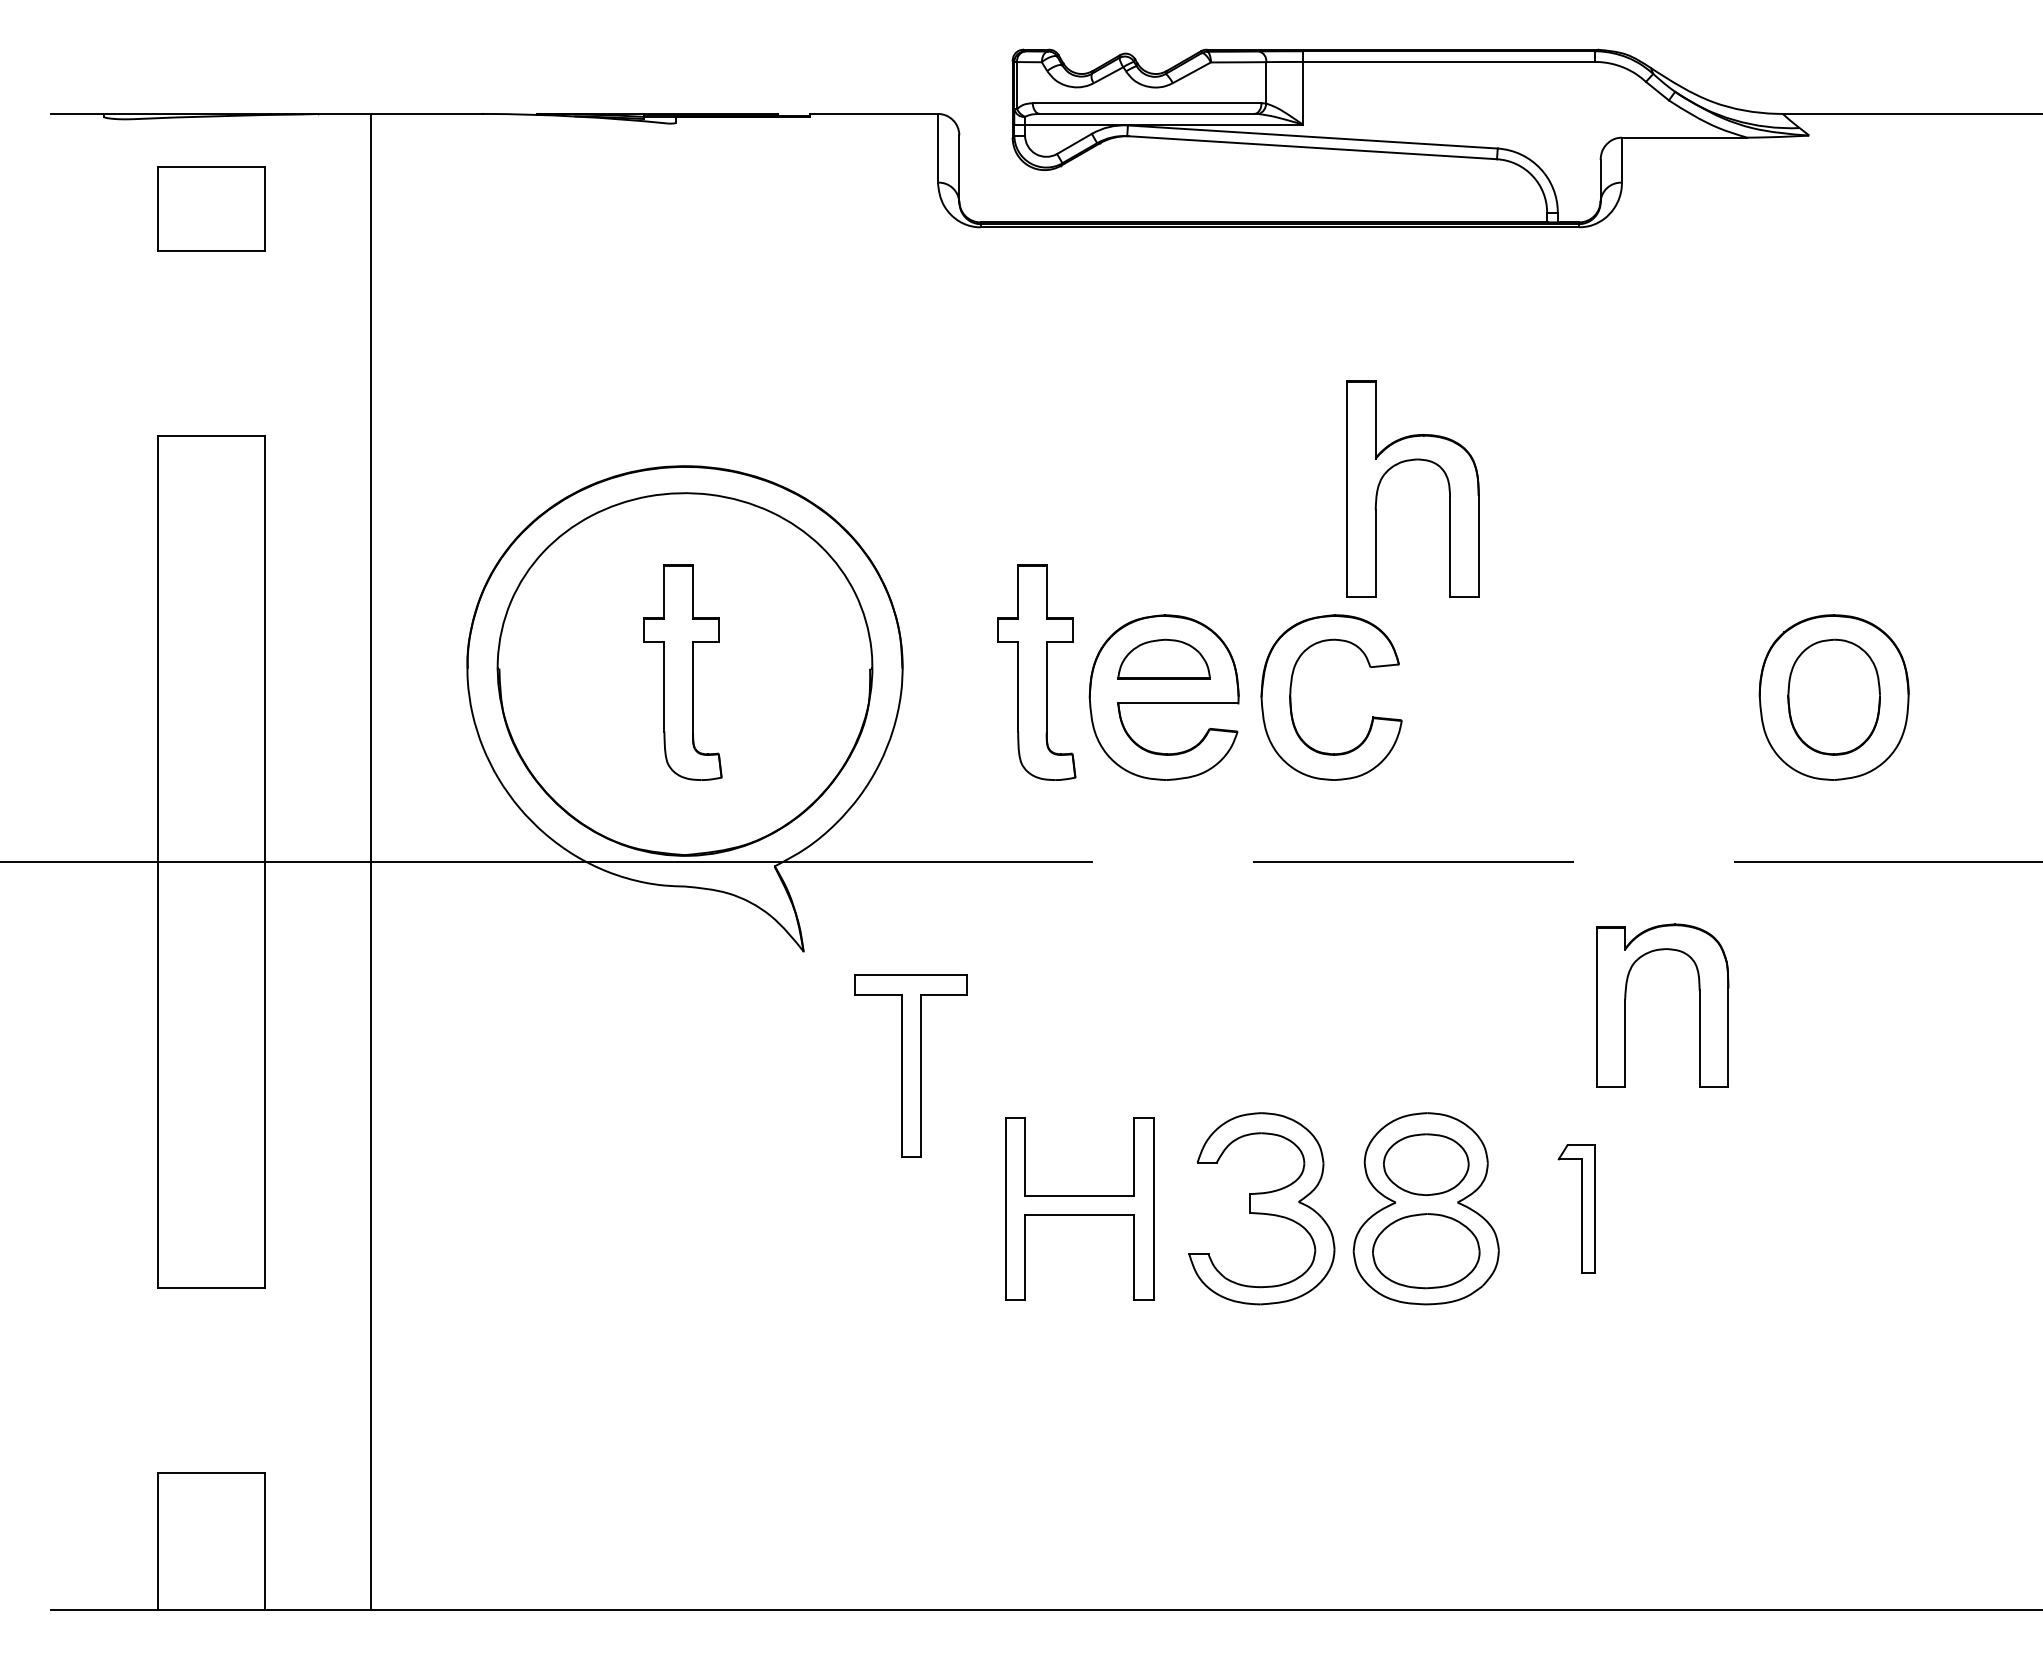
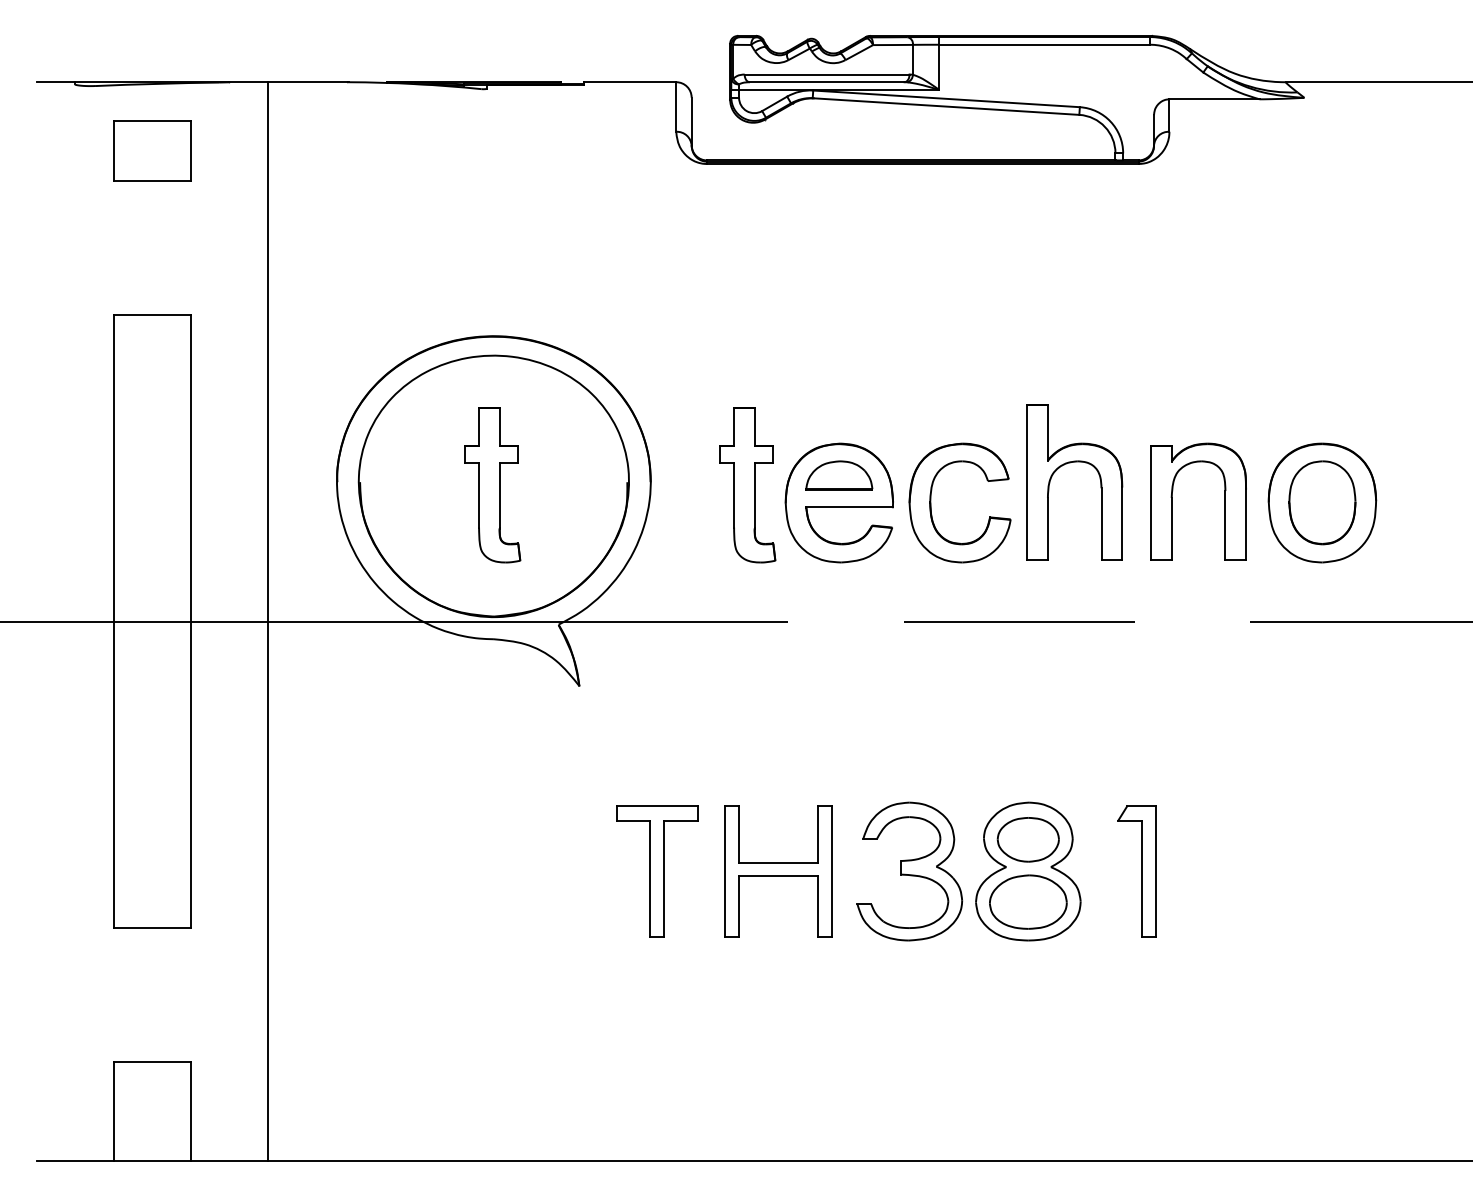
part: (1407, 462) -> (1070, 463), moved
part: (1626, 1004) -> (1172, 501), moved
part: (911, 1065) -> (657, 871), moved
part: (1576, 1208) -> (1136, 871), size x1.43

